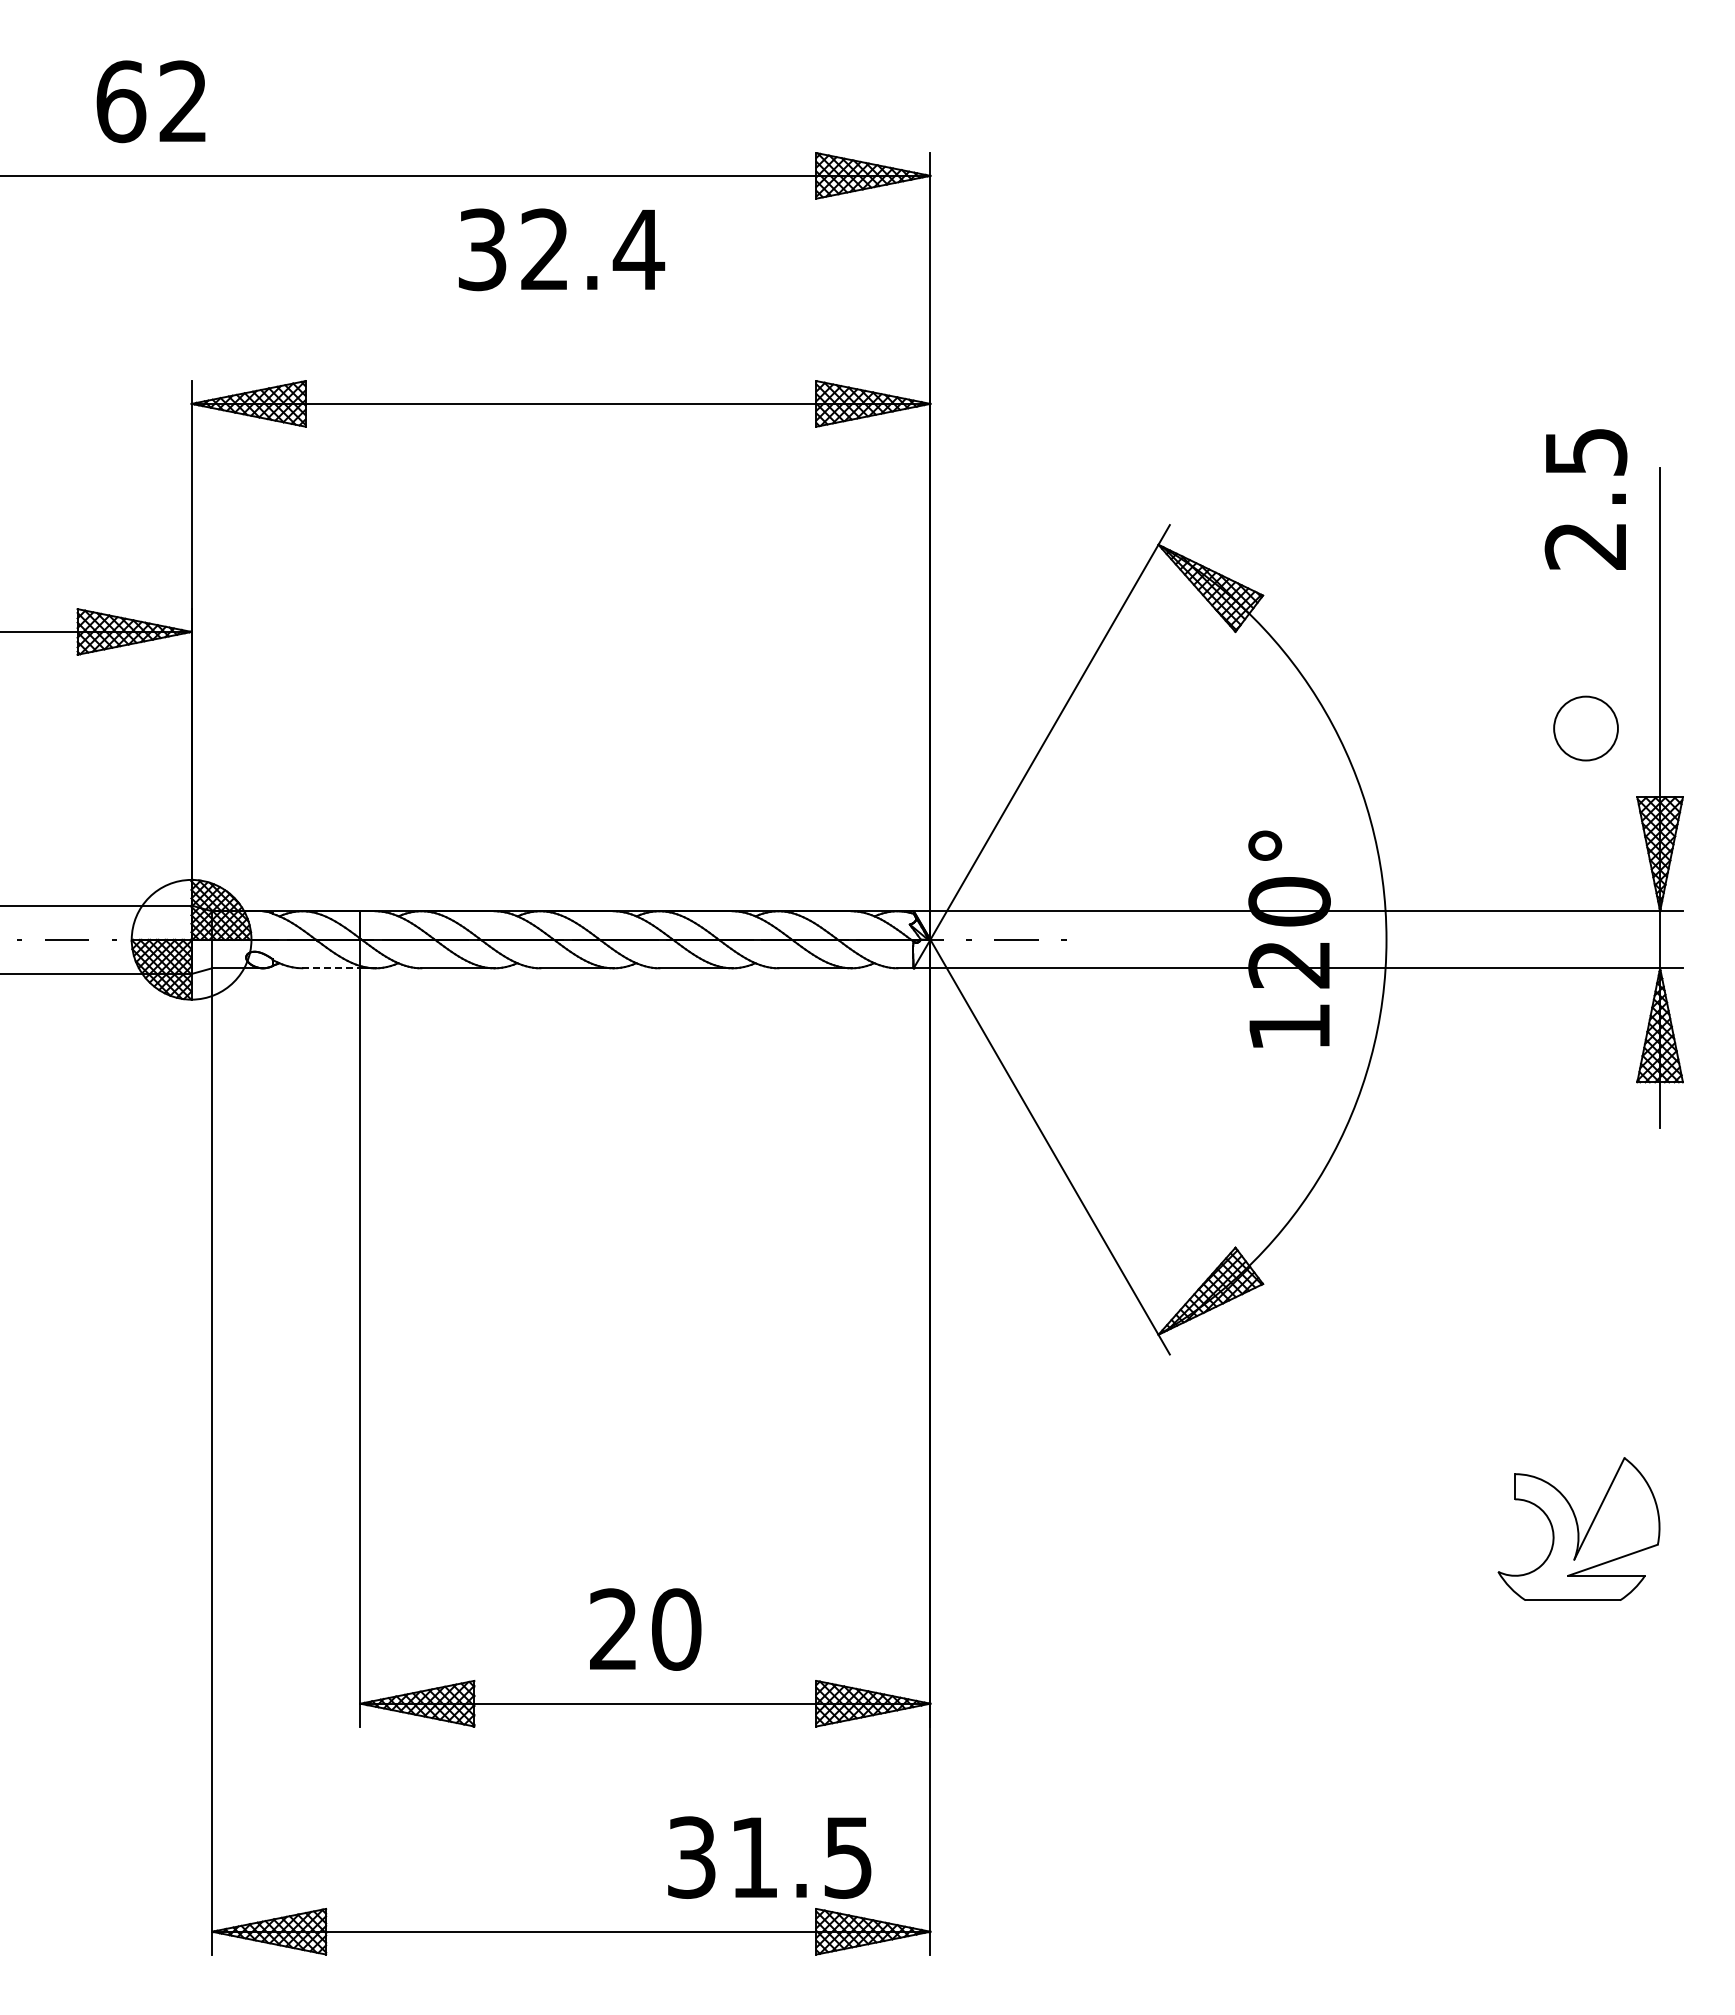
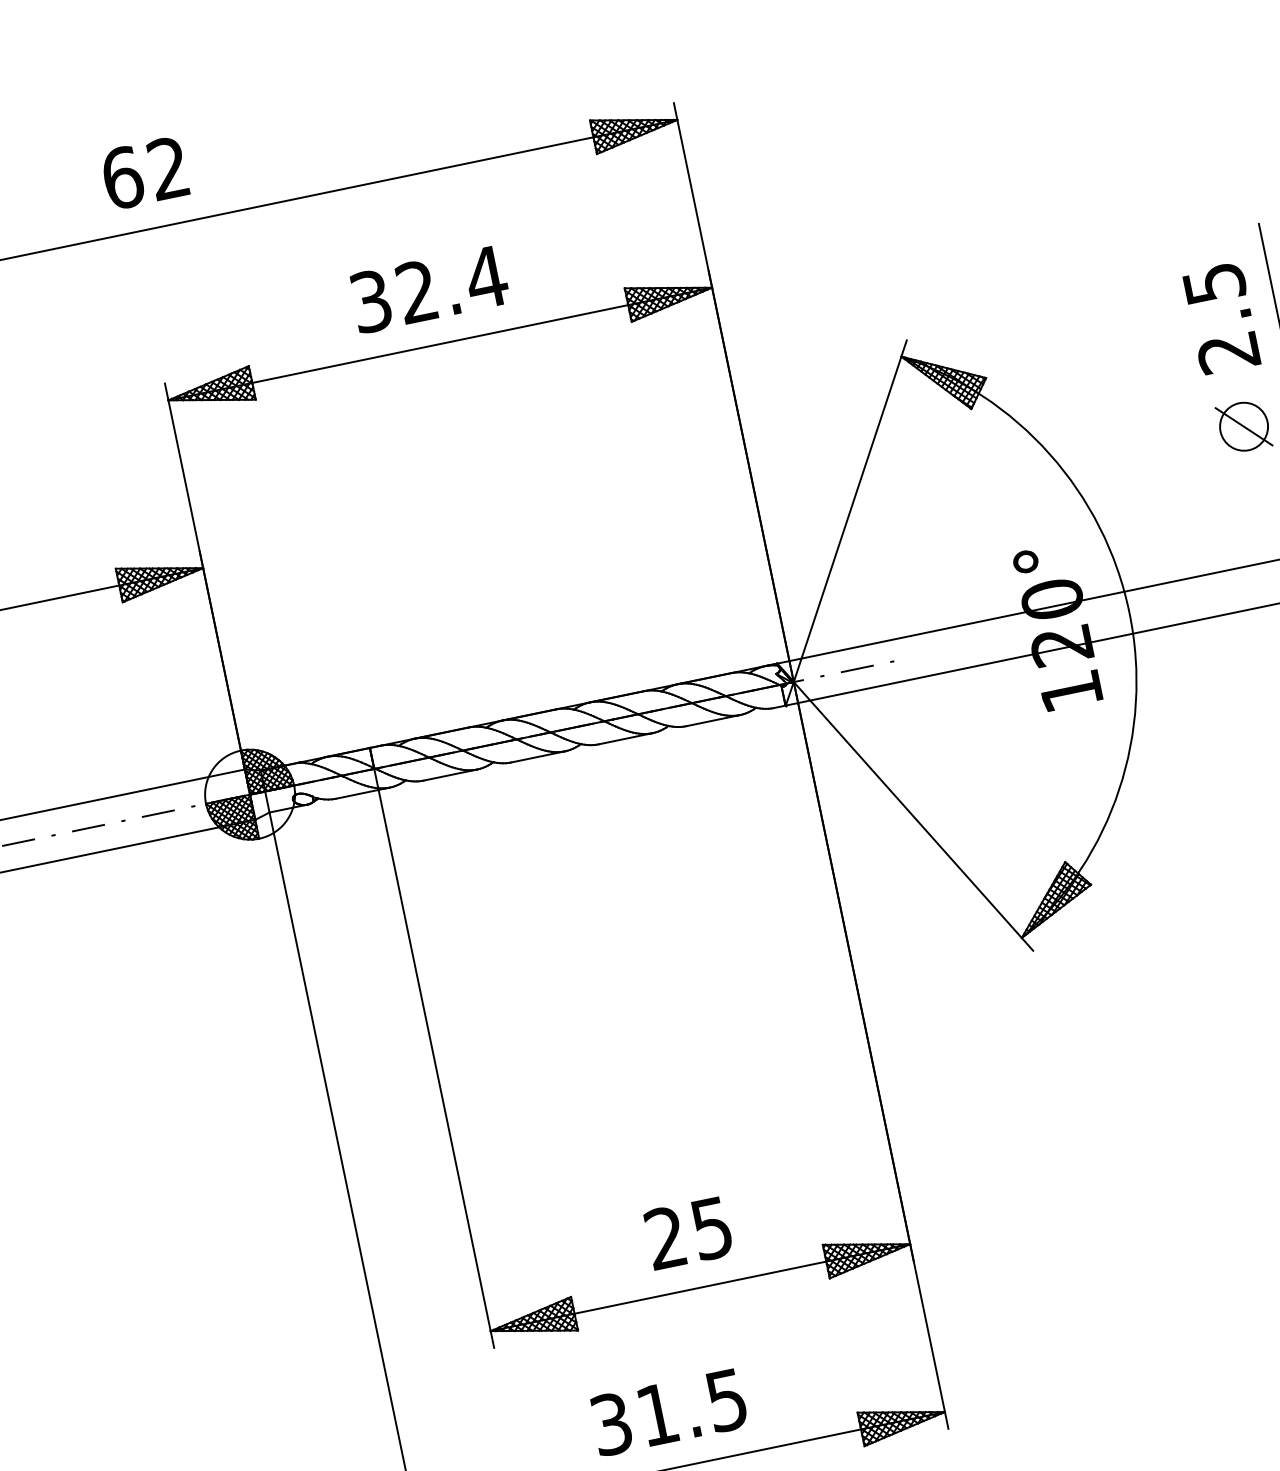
text: (150, 101) -> (144, 173), moved
text: (562, 249) -> (430, 289), moved
text: (1585, 499) -> (1221, 318), moved
line: (1585, 728) -> (1243, 426), added
line: (331, 968) -> (357, 794), dashed -> solid
text: (676, 1629) -> (712, 1228), 20 -> 25
text: (769, 1857) -> (668, 1412), moved

